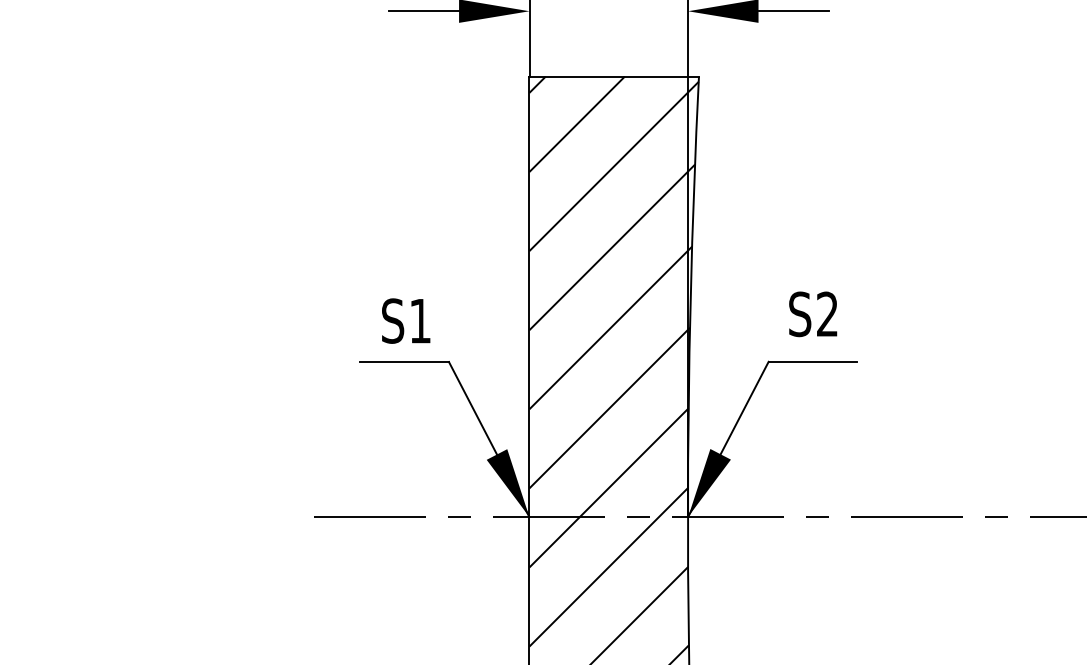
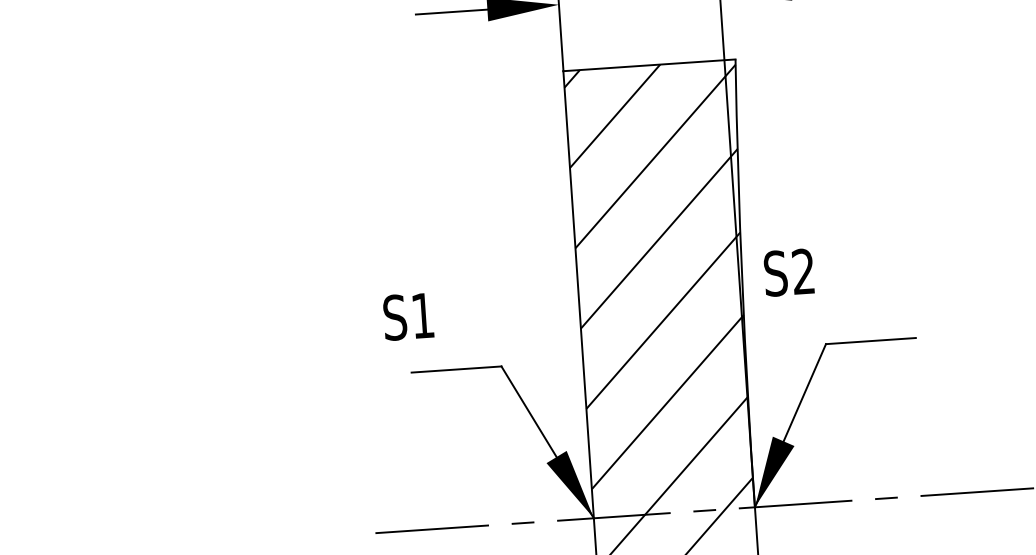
text: (813, 314) -> (789, 272), moved
text: (406, 320) -> (408, 316), moved

